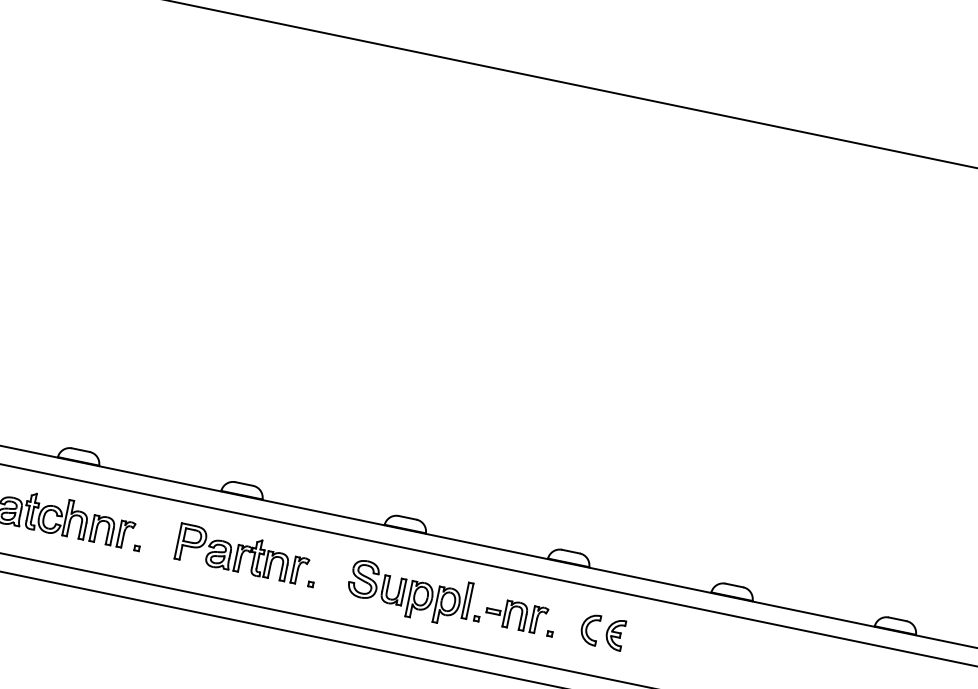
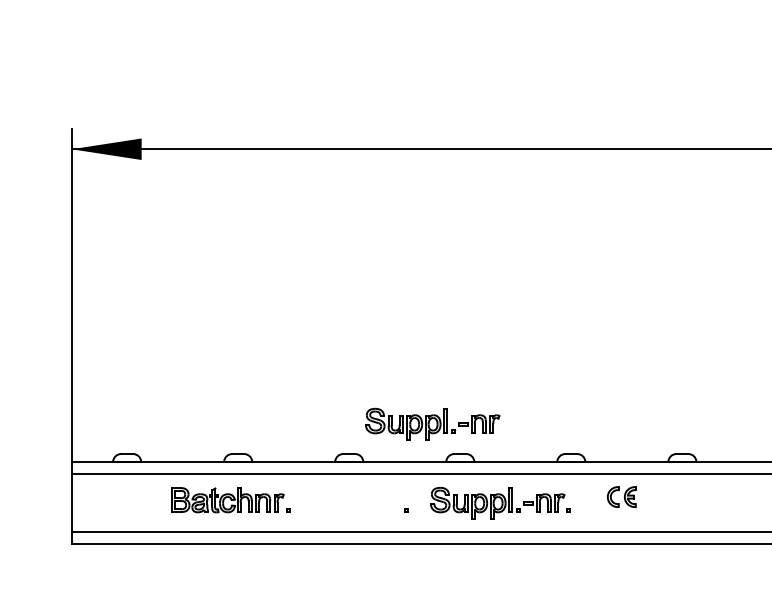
part: (376, 464) -> (432, 423), added
part: (242, 554) -> (357, 500), removed
part: (602, 630) -> (621, 496), moved

